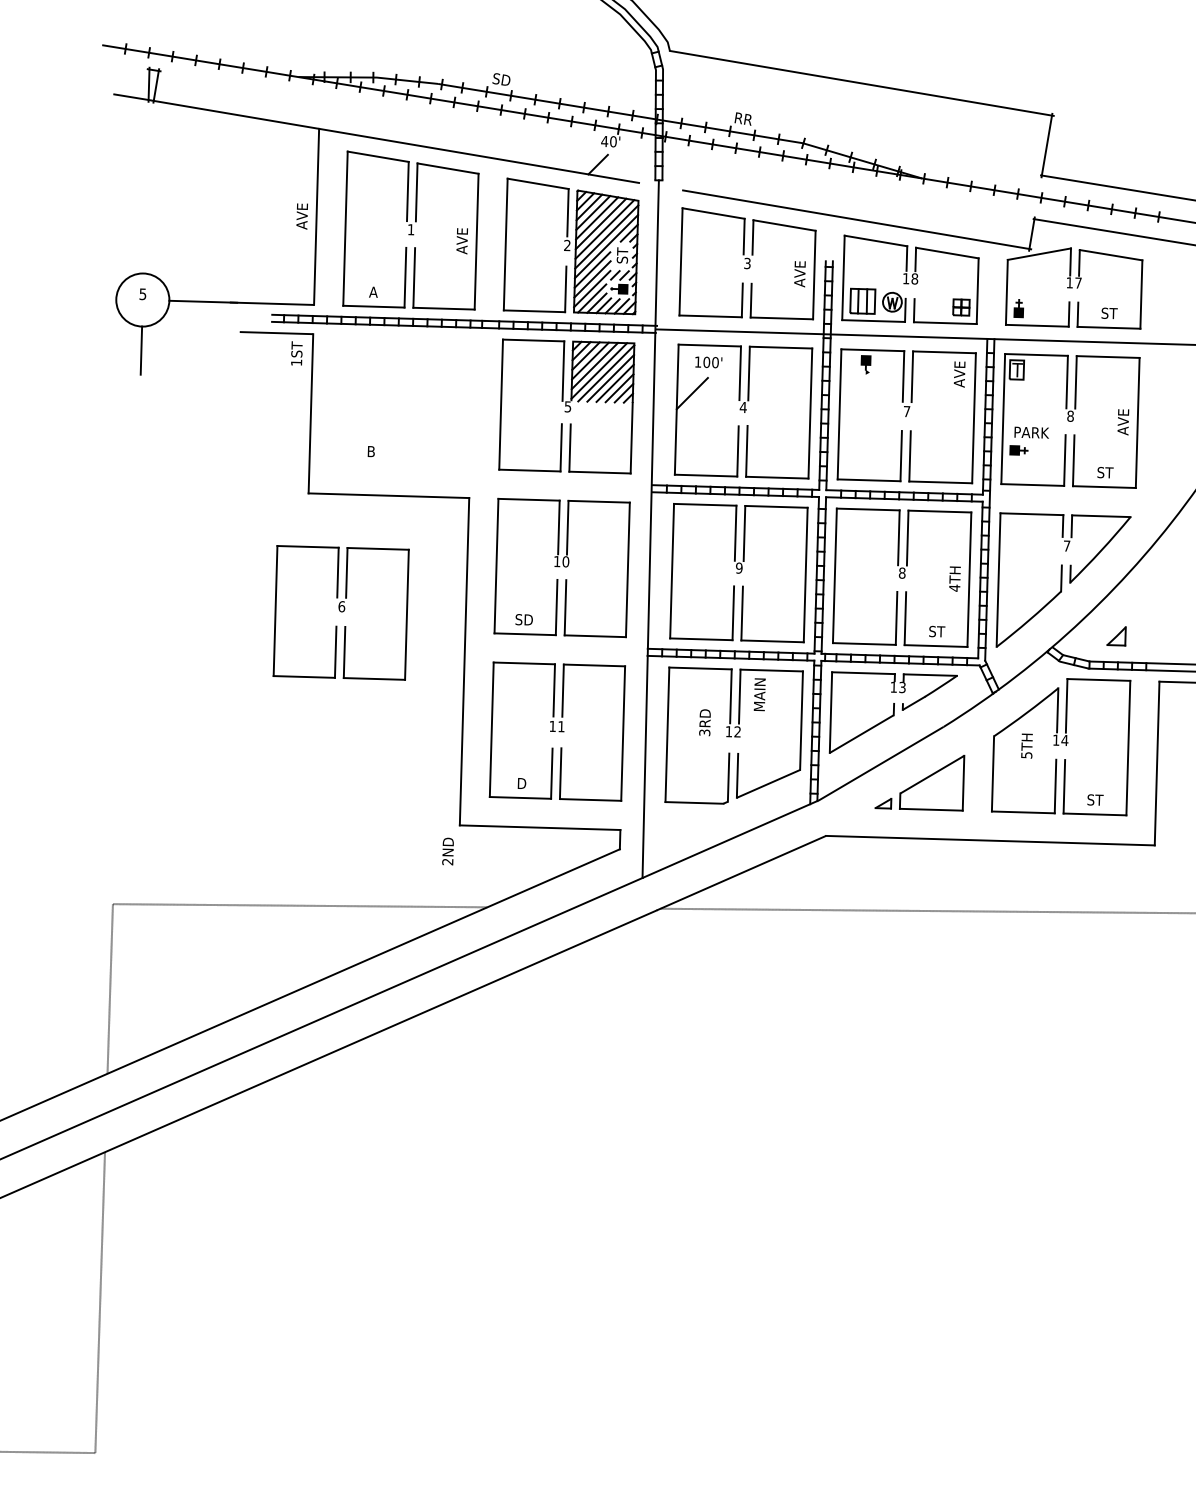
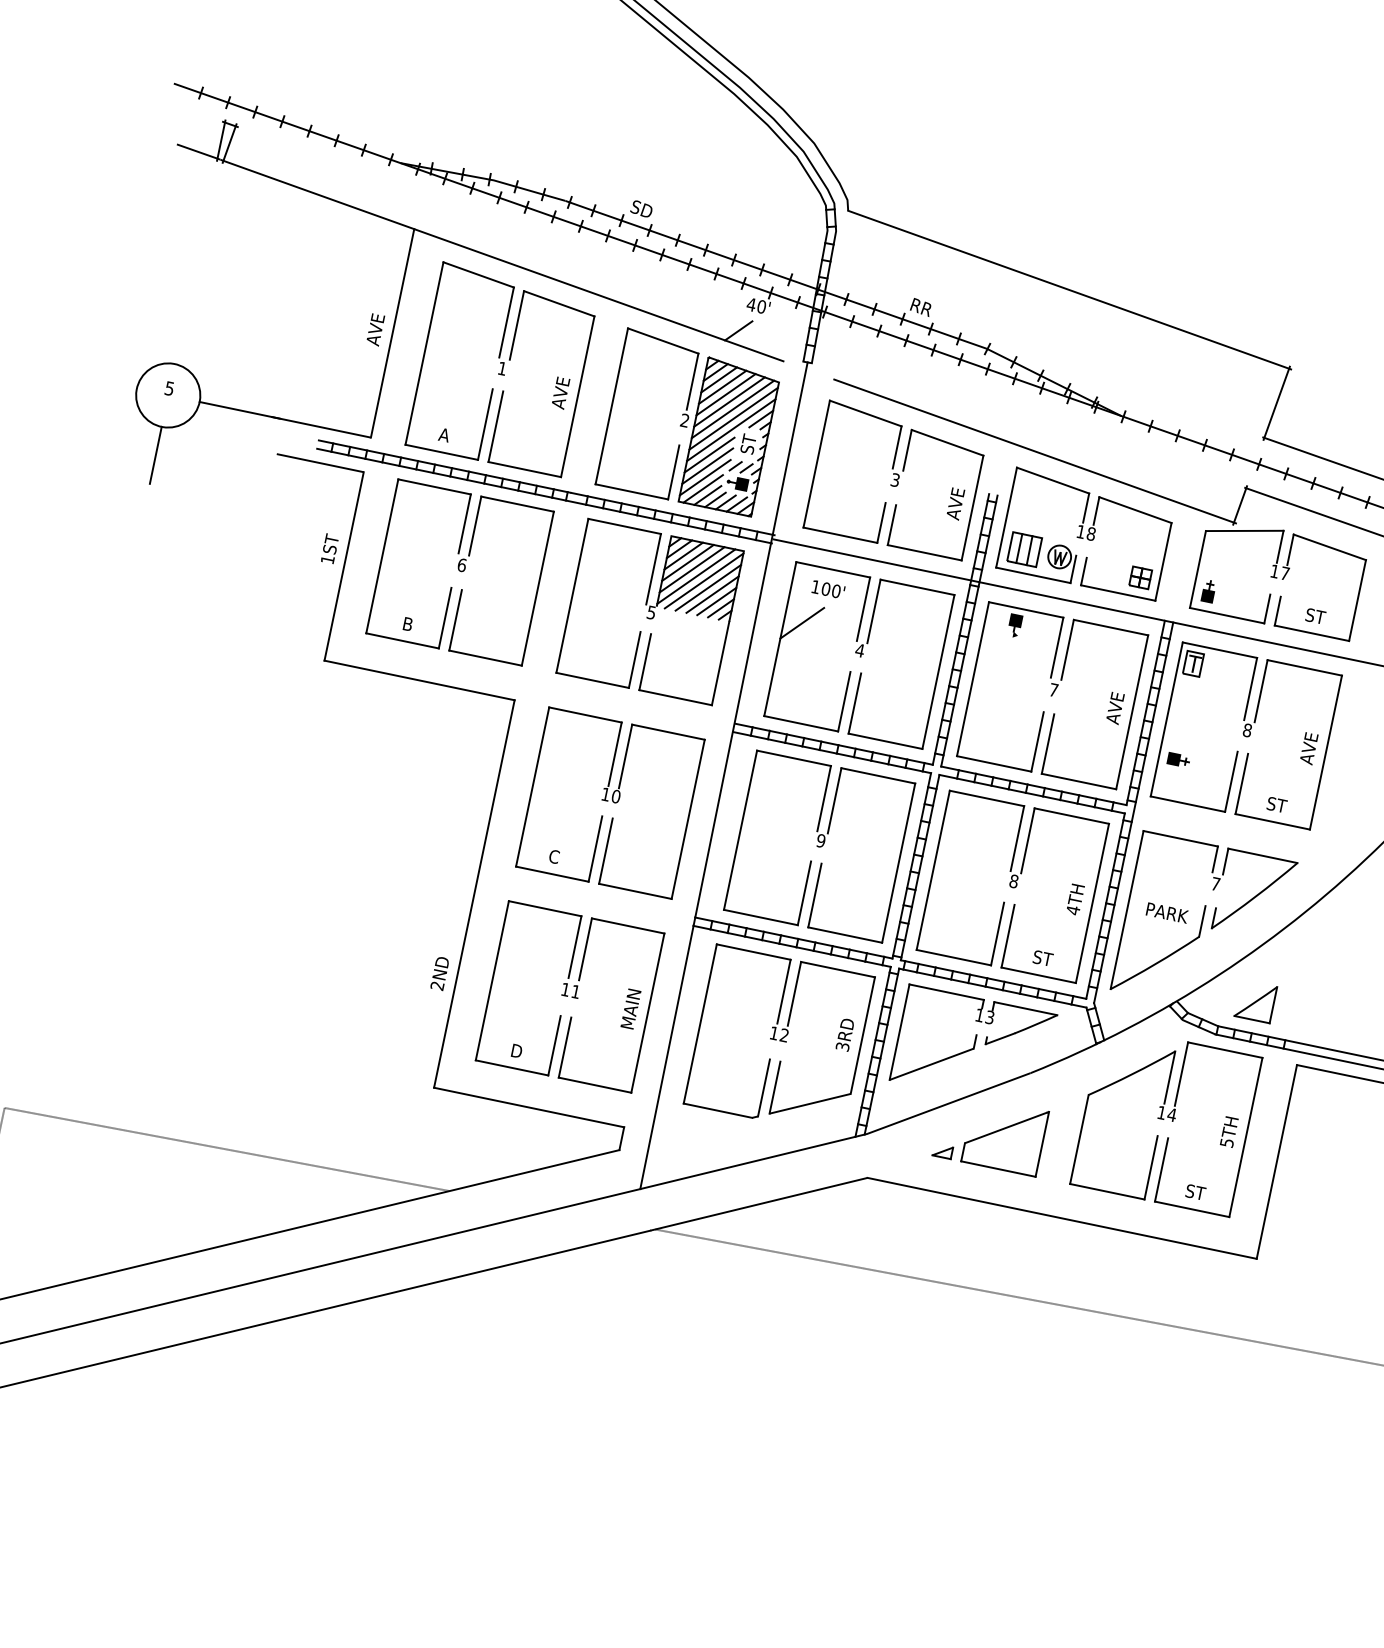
text: (296, 353) -> (329, 548), moved
text: (959, 374) -> (1115, 708), moved
text: (1031, 432) -> (1167, 912), moved
part: (340, 612) -> (459, 571), moved
text: (523, 619) -> (553, 856), SD -> C
part: (1116, 636) -> (1255, 1002), size x1.67
text: (759, 694) -> (630, 1008), moved
text: (704, 722) -> (844, 1034), moved
text: (1026, 745) -> (1228, 1131), moved
text: (447, 851) -> (439, 973), moved

